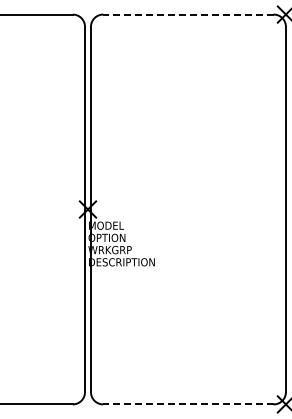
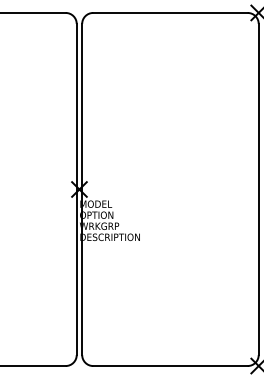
line: (187, 14) -> (169, 12), dashed -> solid
line: (187, 404) -> (169, 366), dashed -> solid

